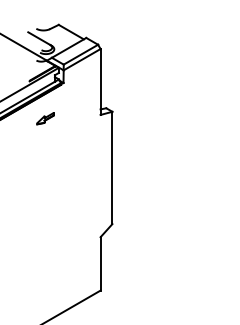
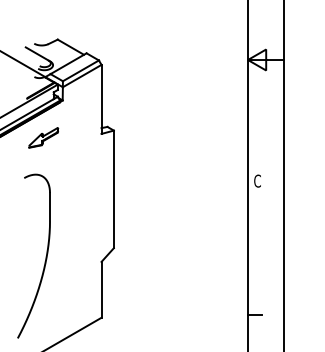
part: (45, 118) -> (43, 137), size x1.67
part: (47, 232) -> (45, 256), added

